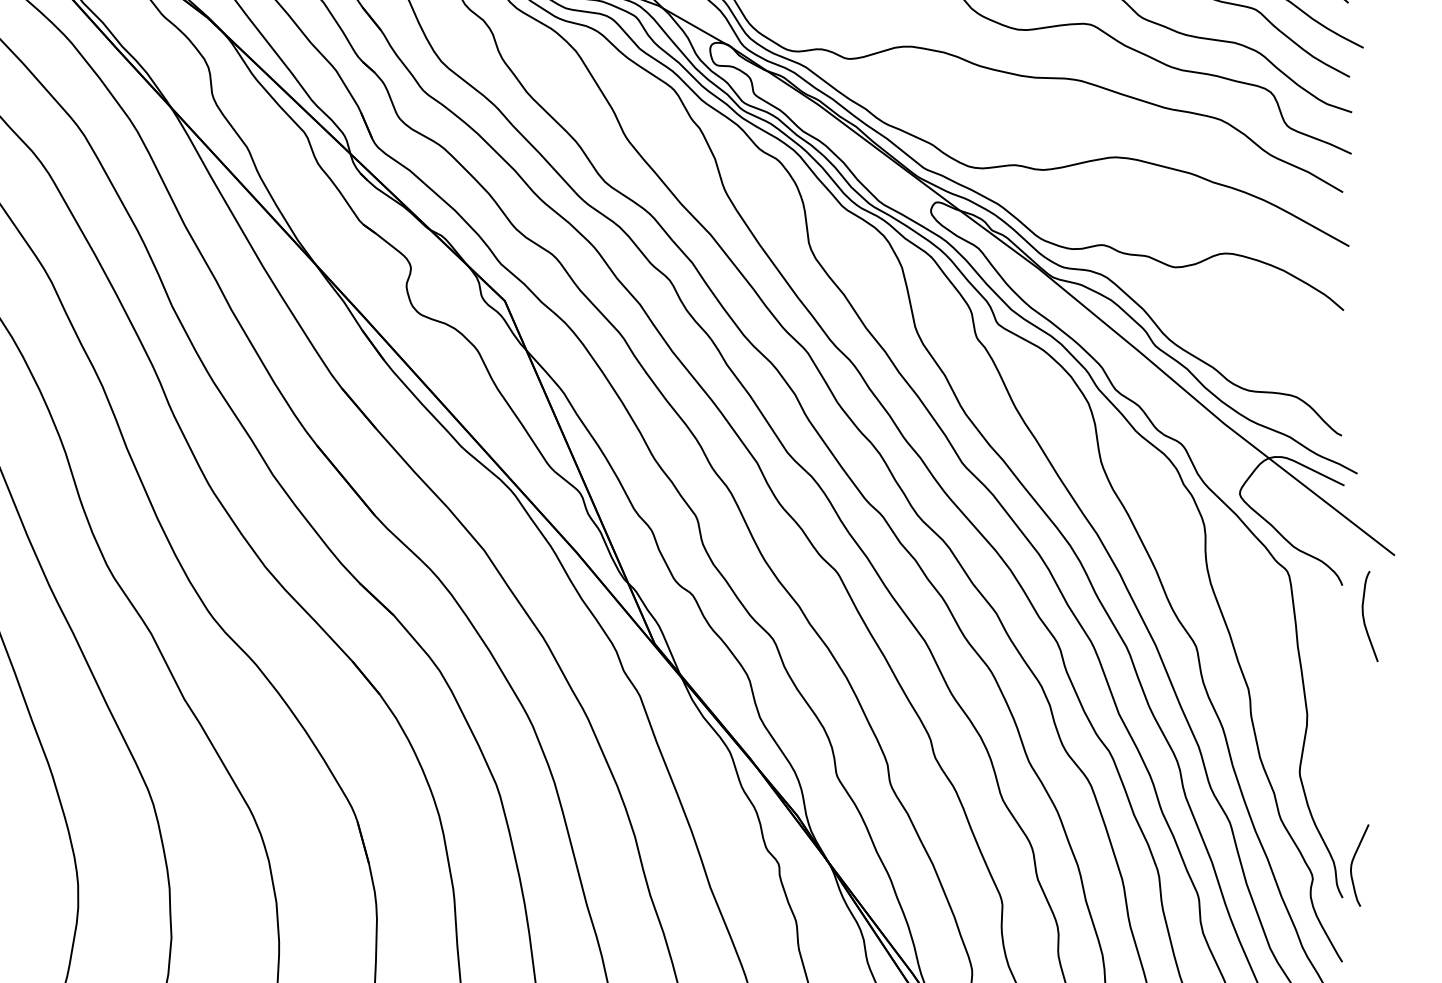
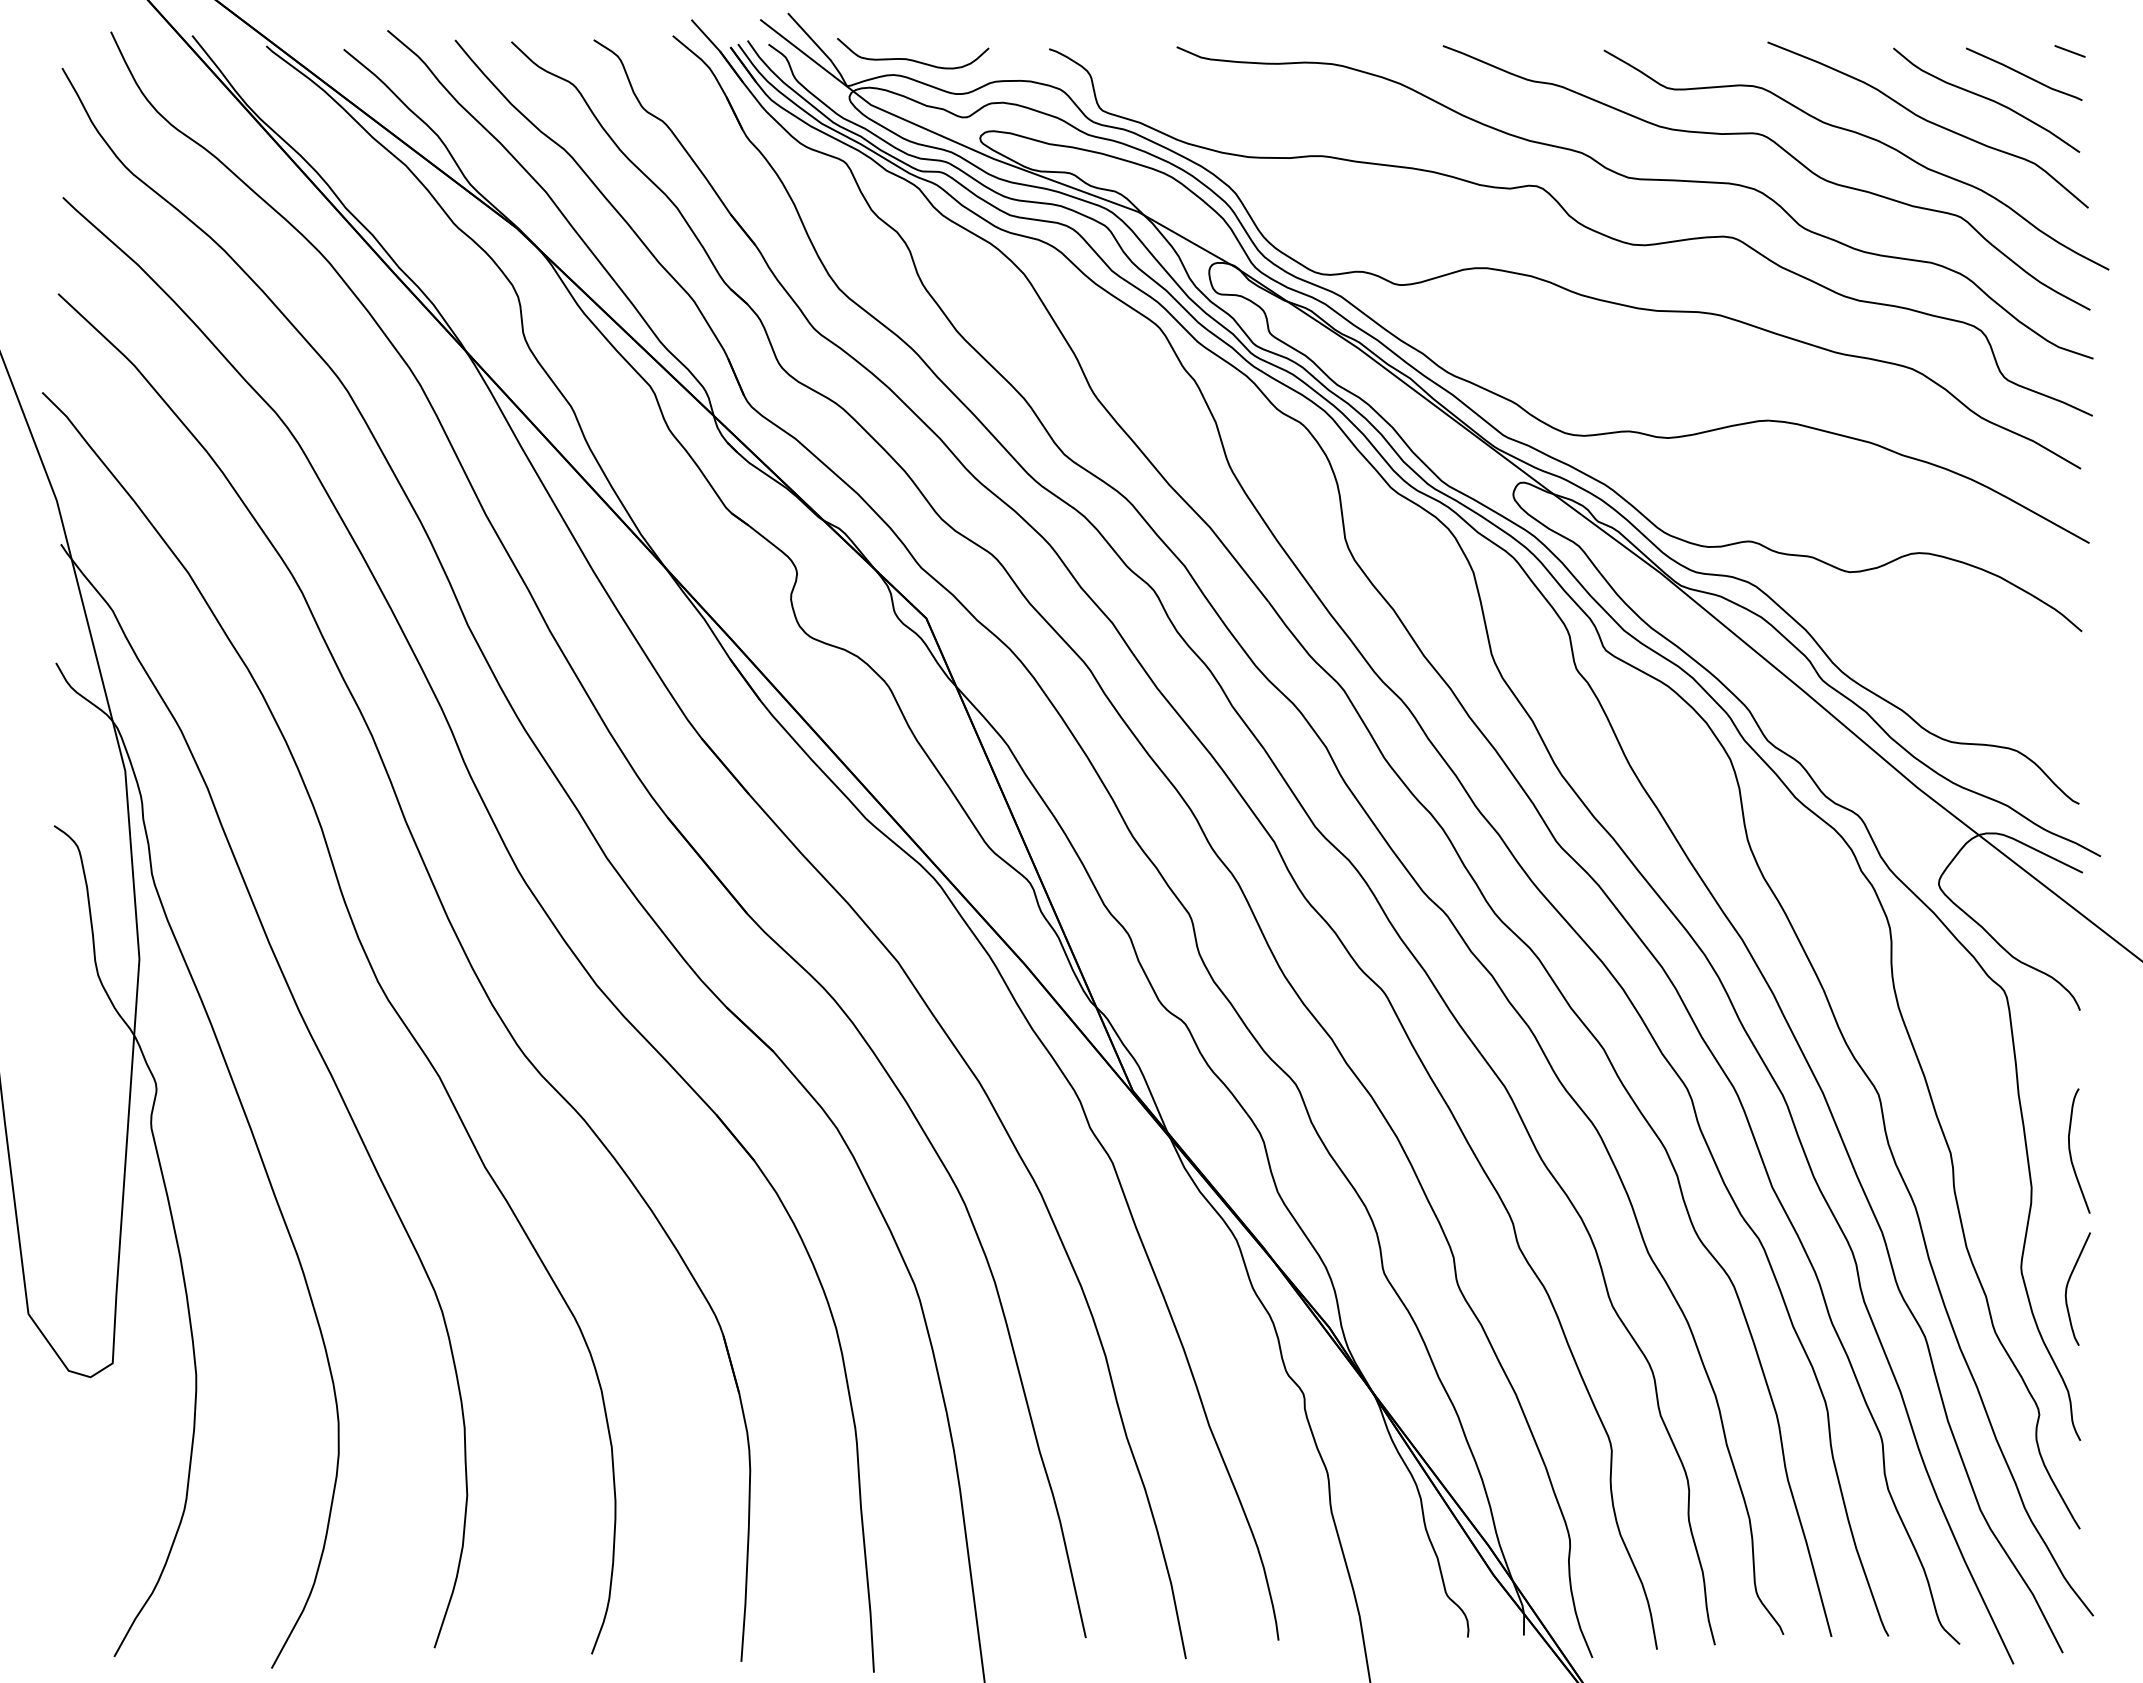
curve: (1364, 618) -> (2071, 1153), moved
curve: (1352, 862) -> (2068, 1285), moved

